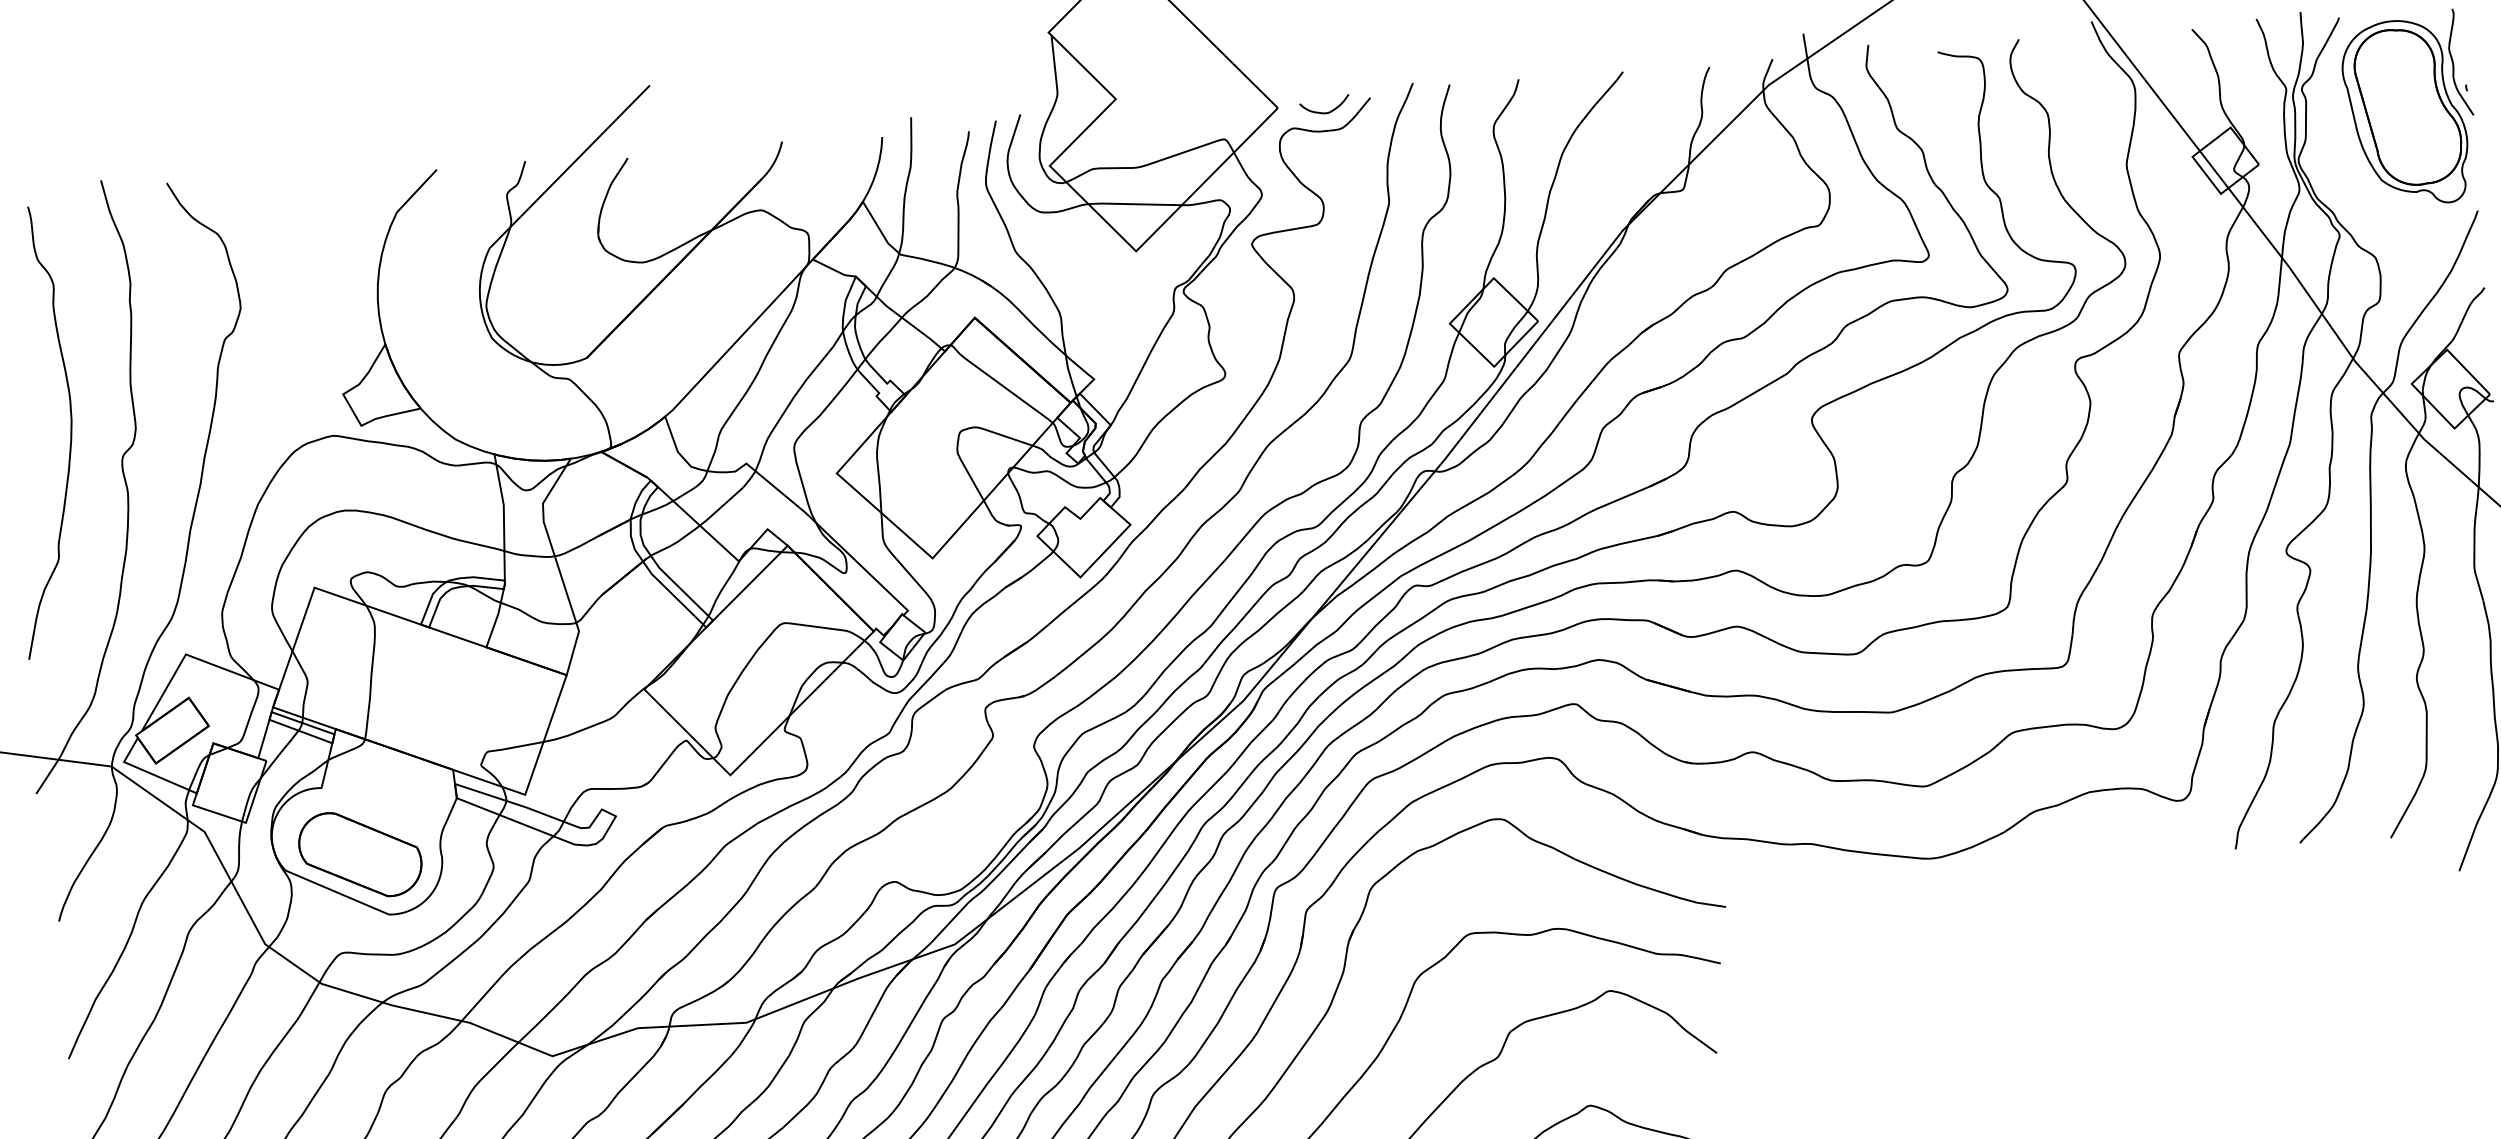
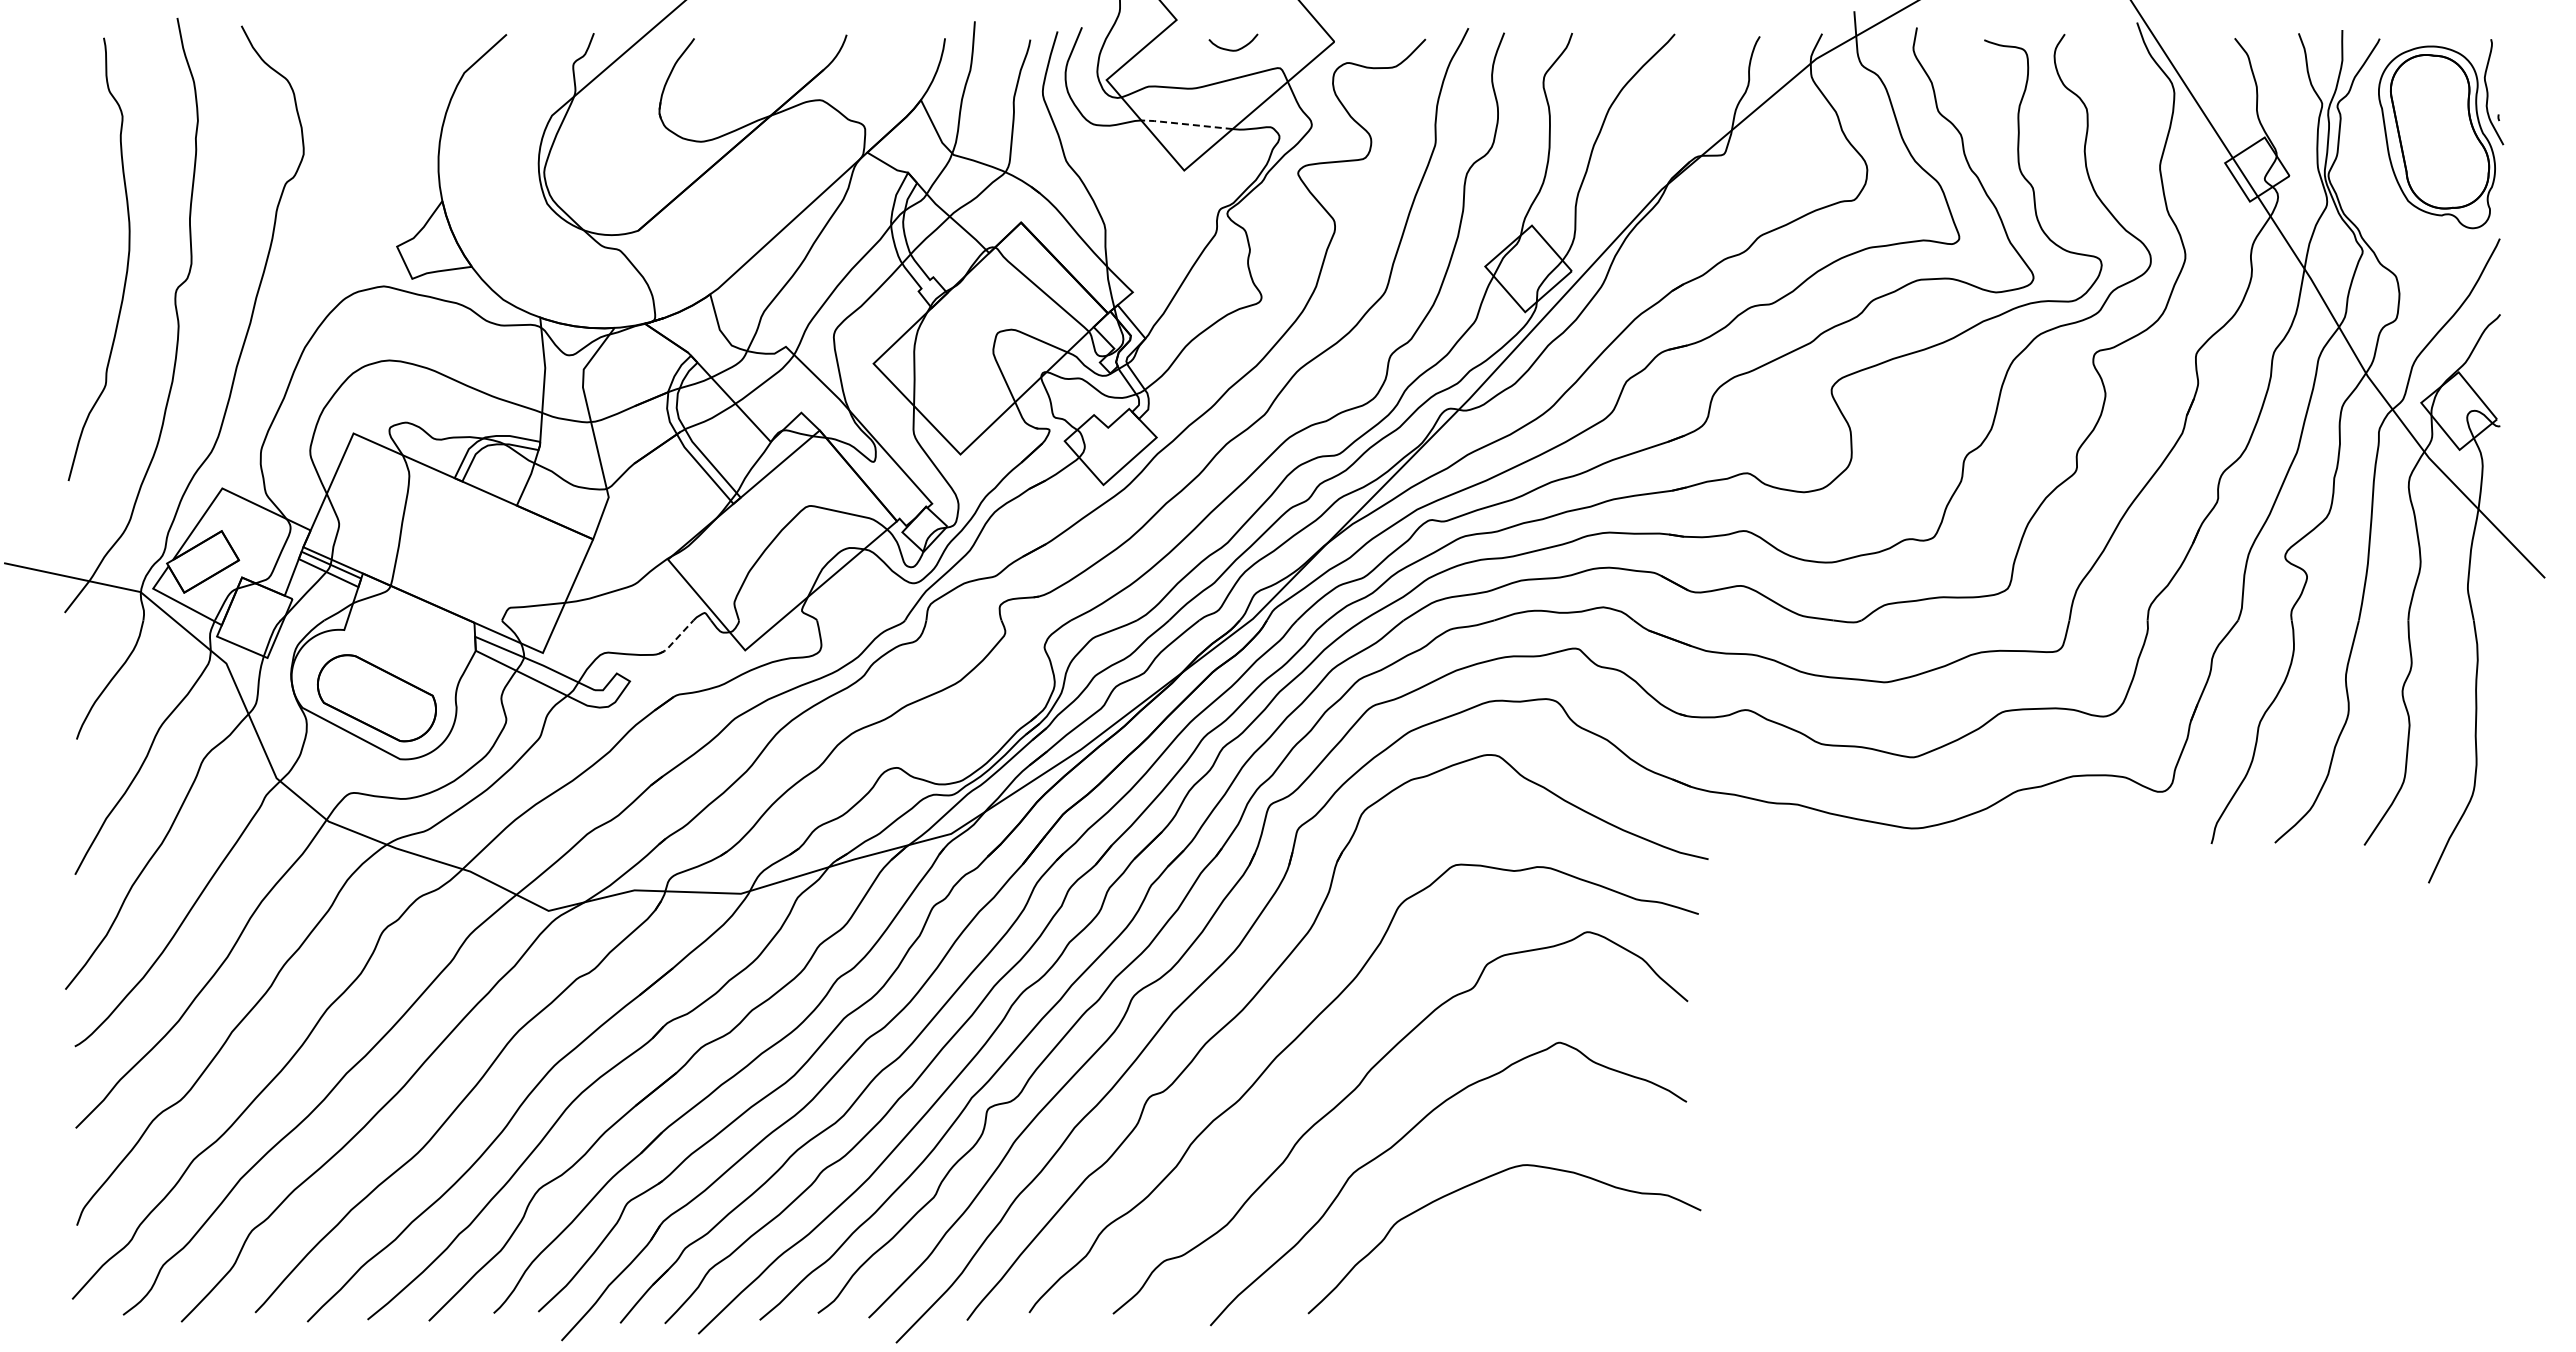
curve: (1325, 112) -> (1233, 49), moved
line: (1134, 204) -> (1186, 124), solid -> dashed
line: (659, 769) -> (676, 639), solid -> dashed

